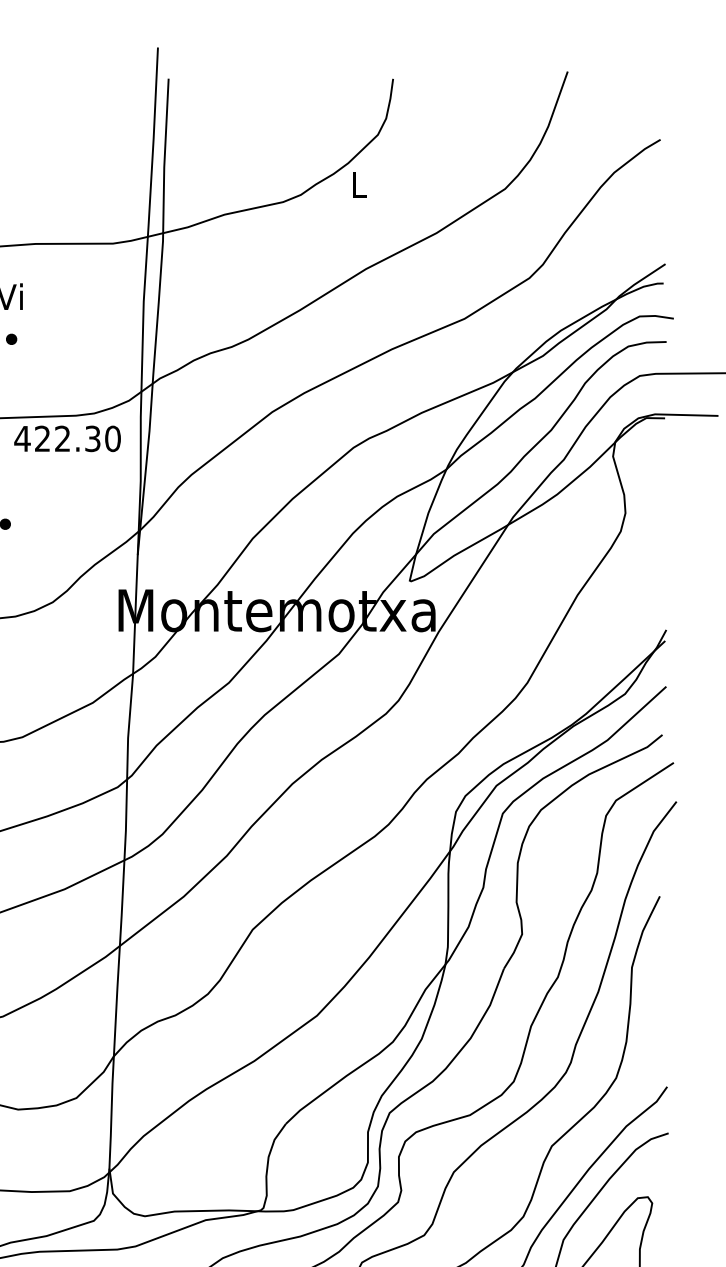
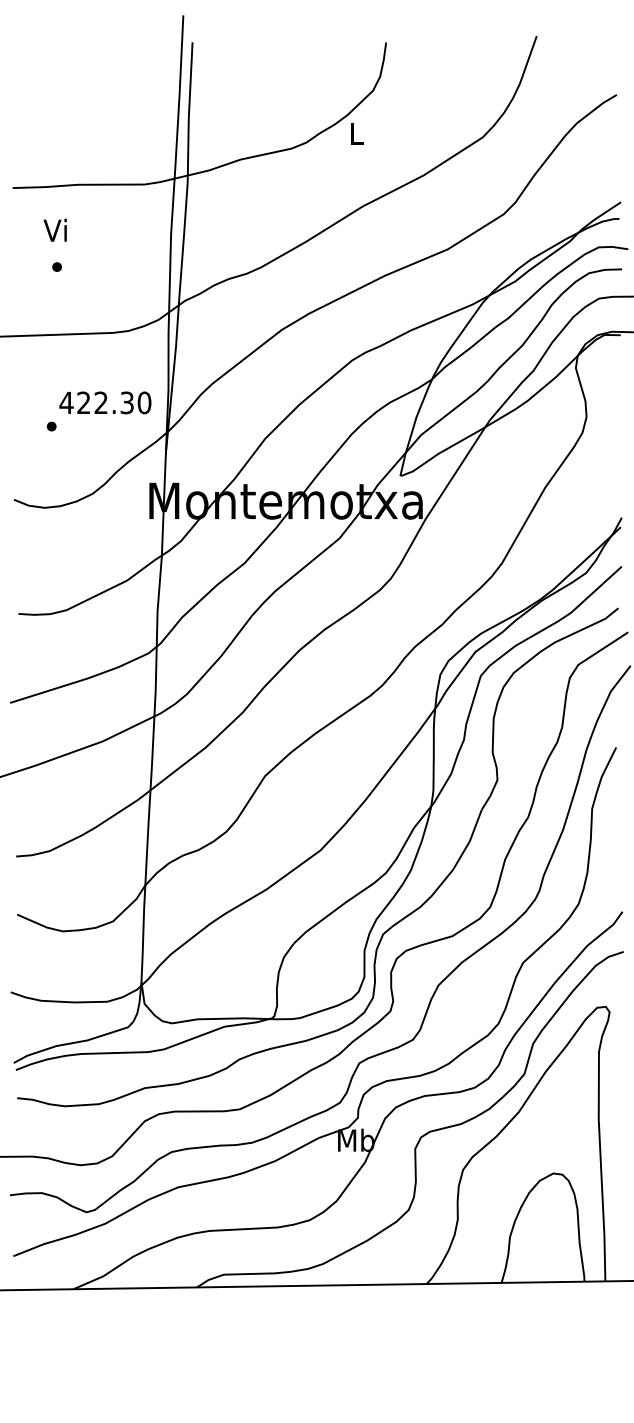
text: (67, 438) -> (105, 402), moved

